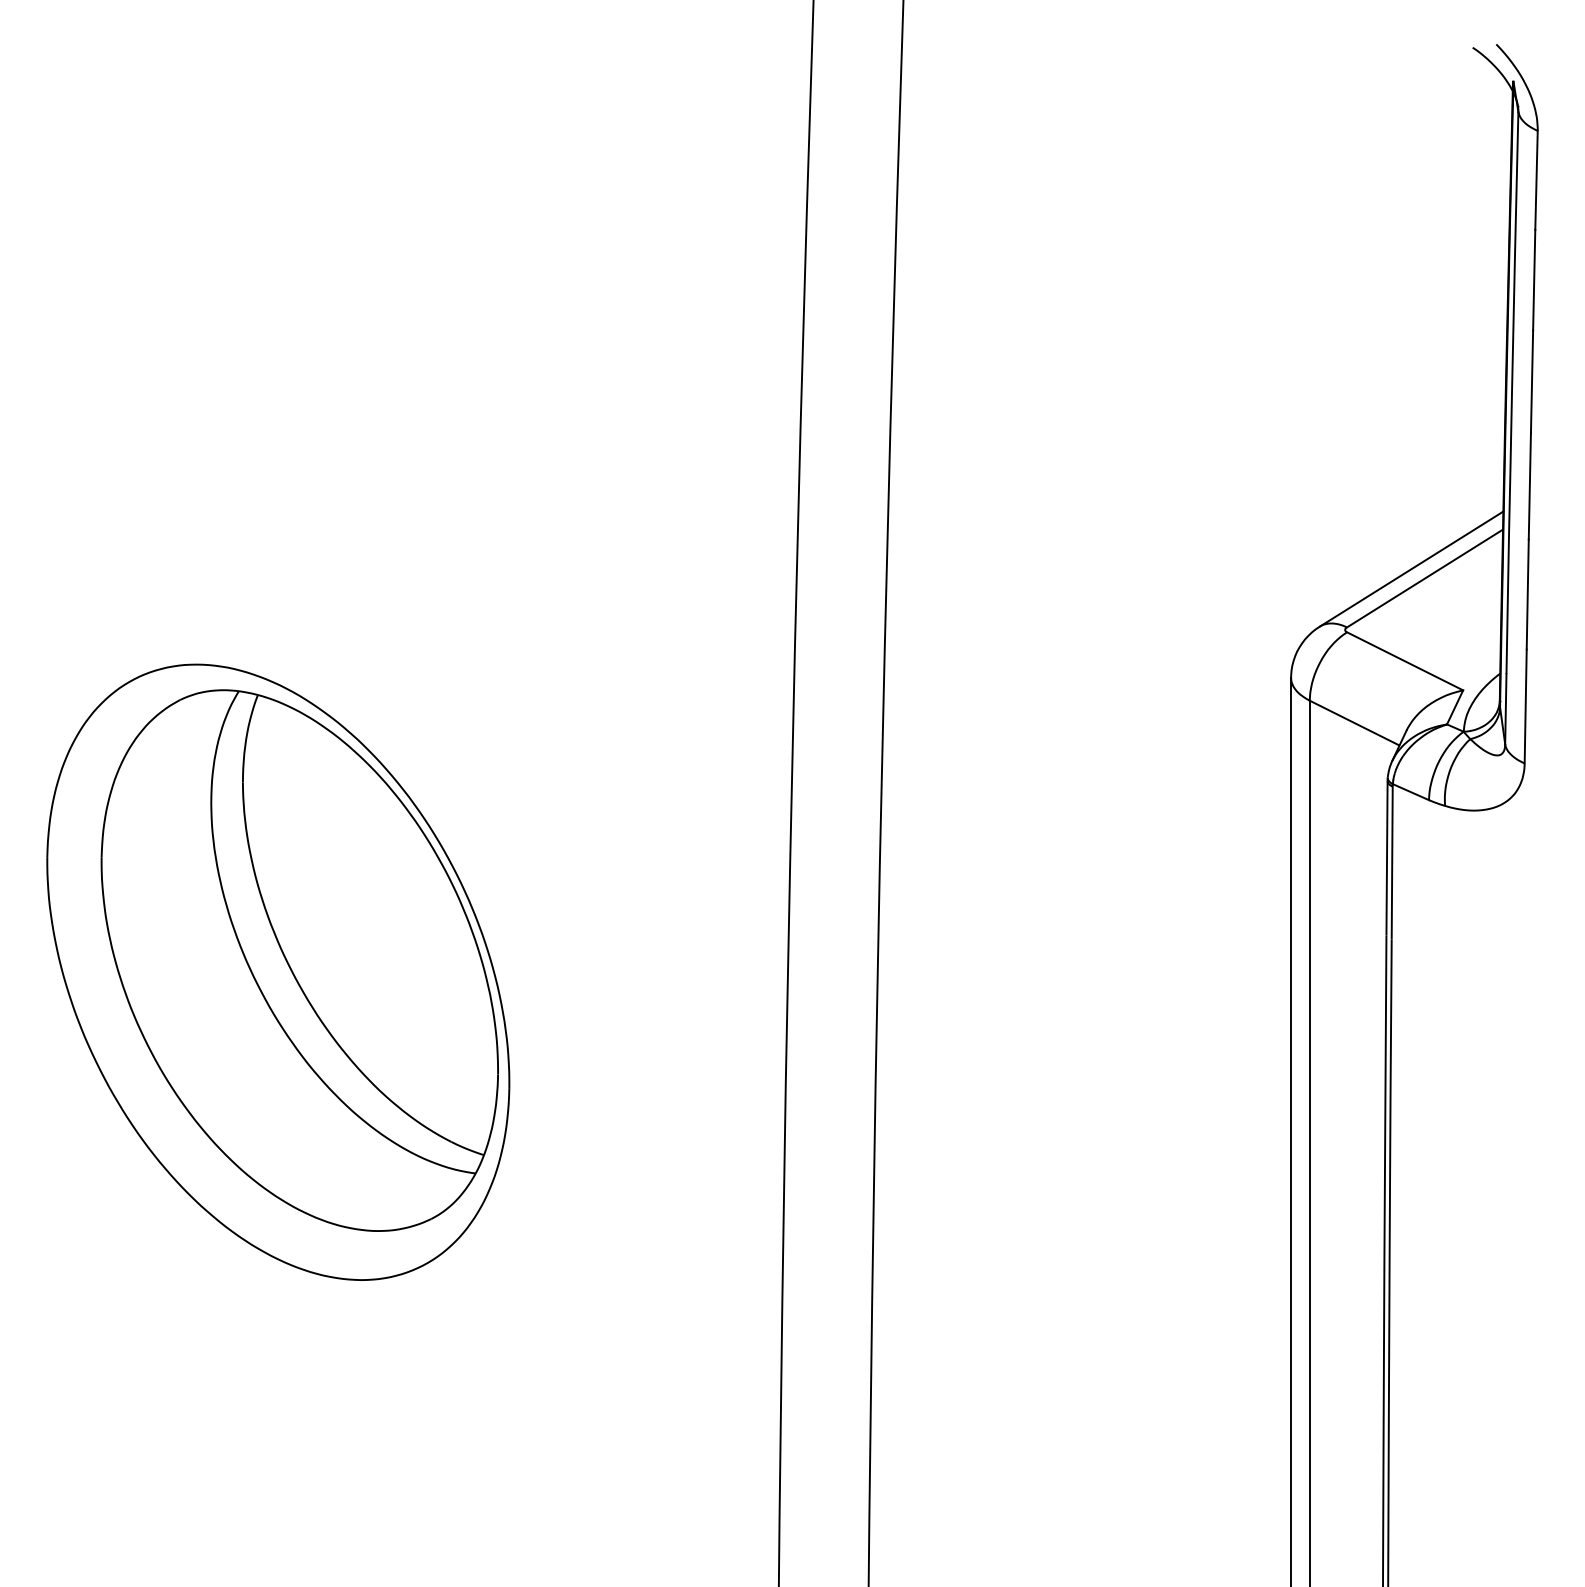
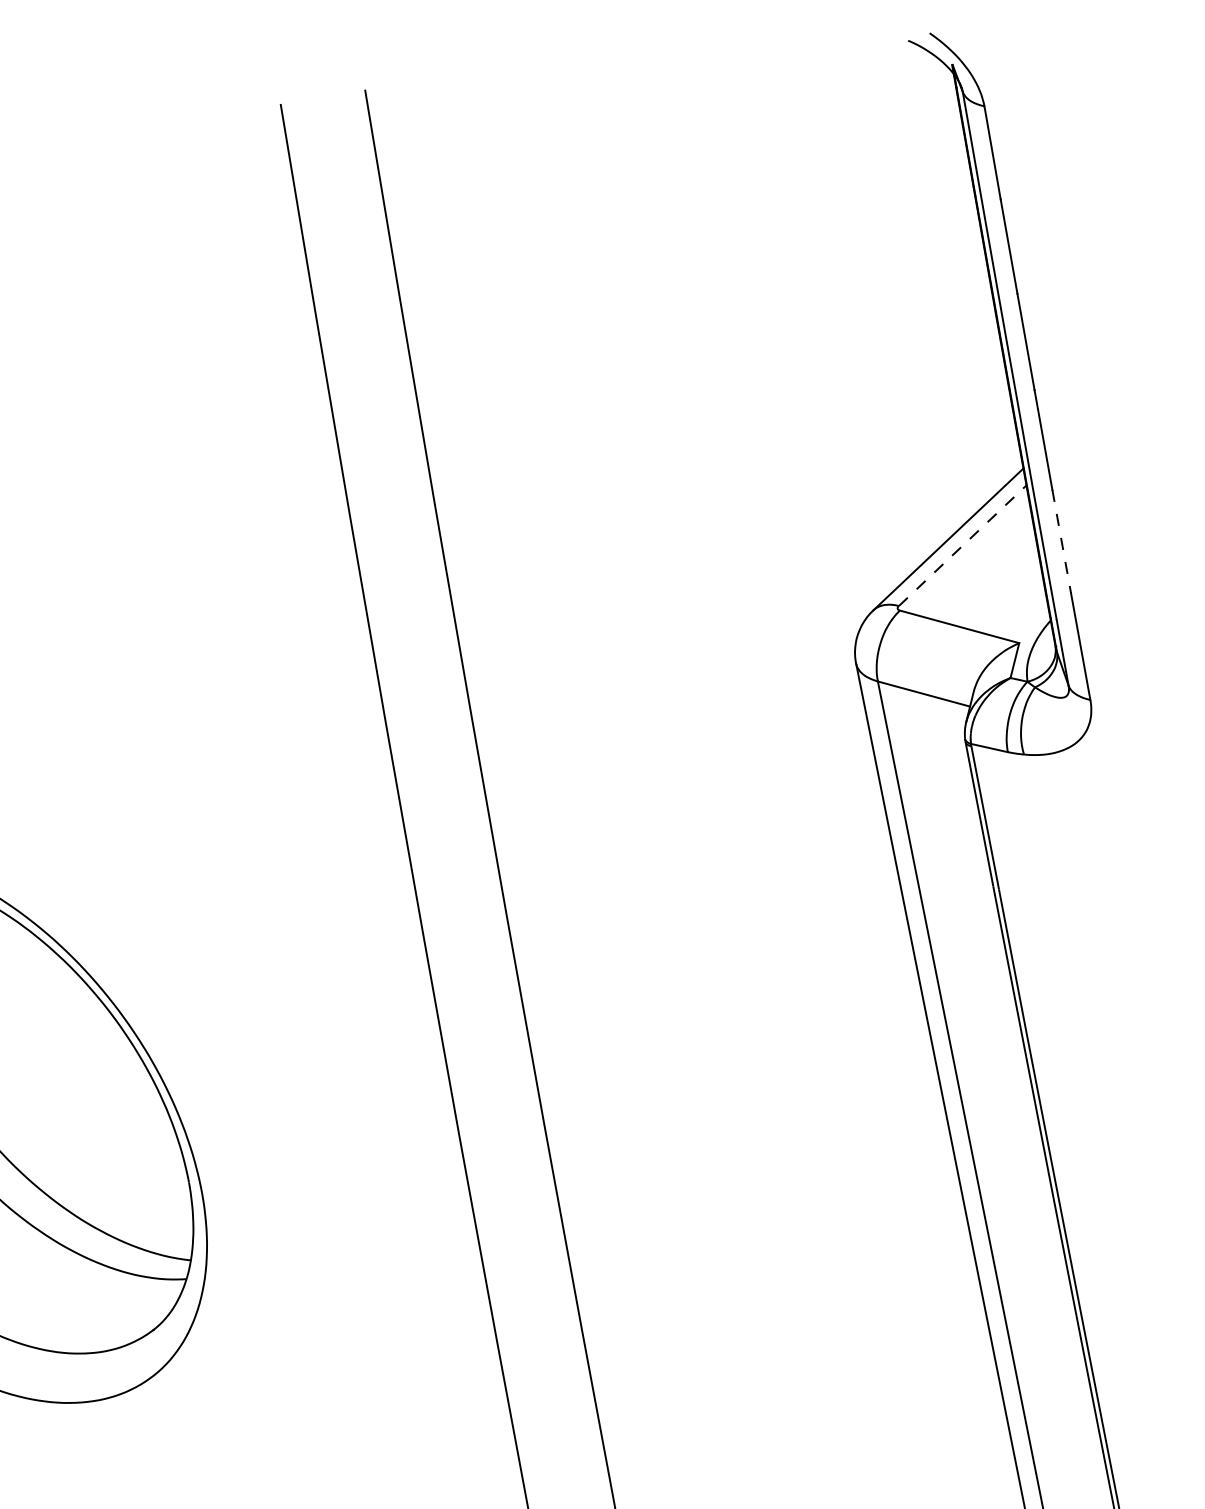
line: (1425, 578) -> (963, 545), solid -> dashed
line: (1527, 594) -> (1061, 541), solid -> dashed

